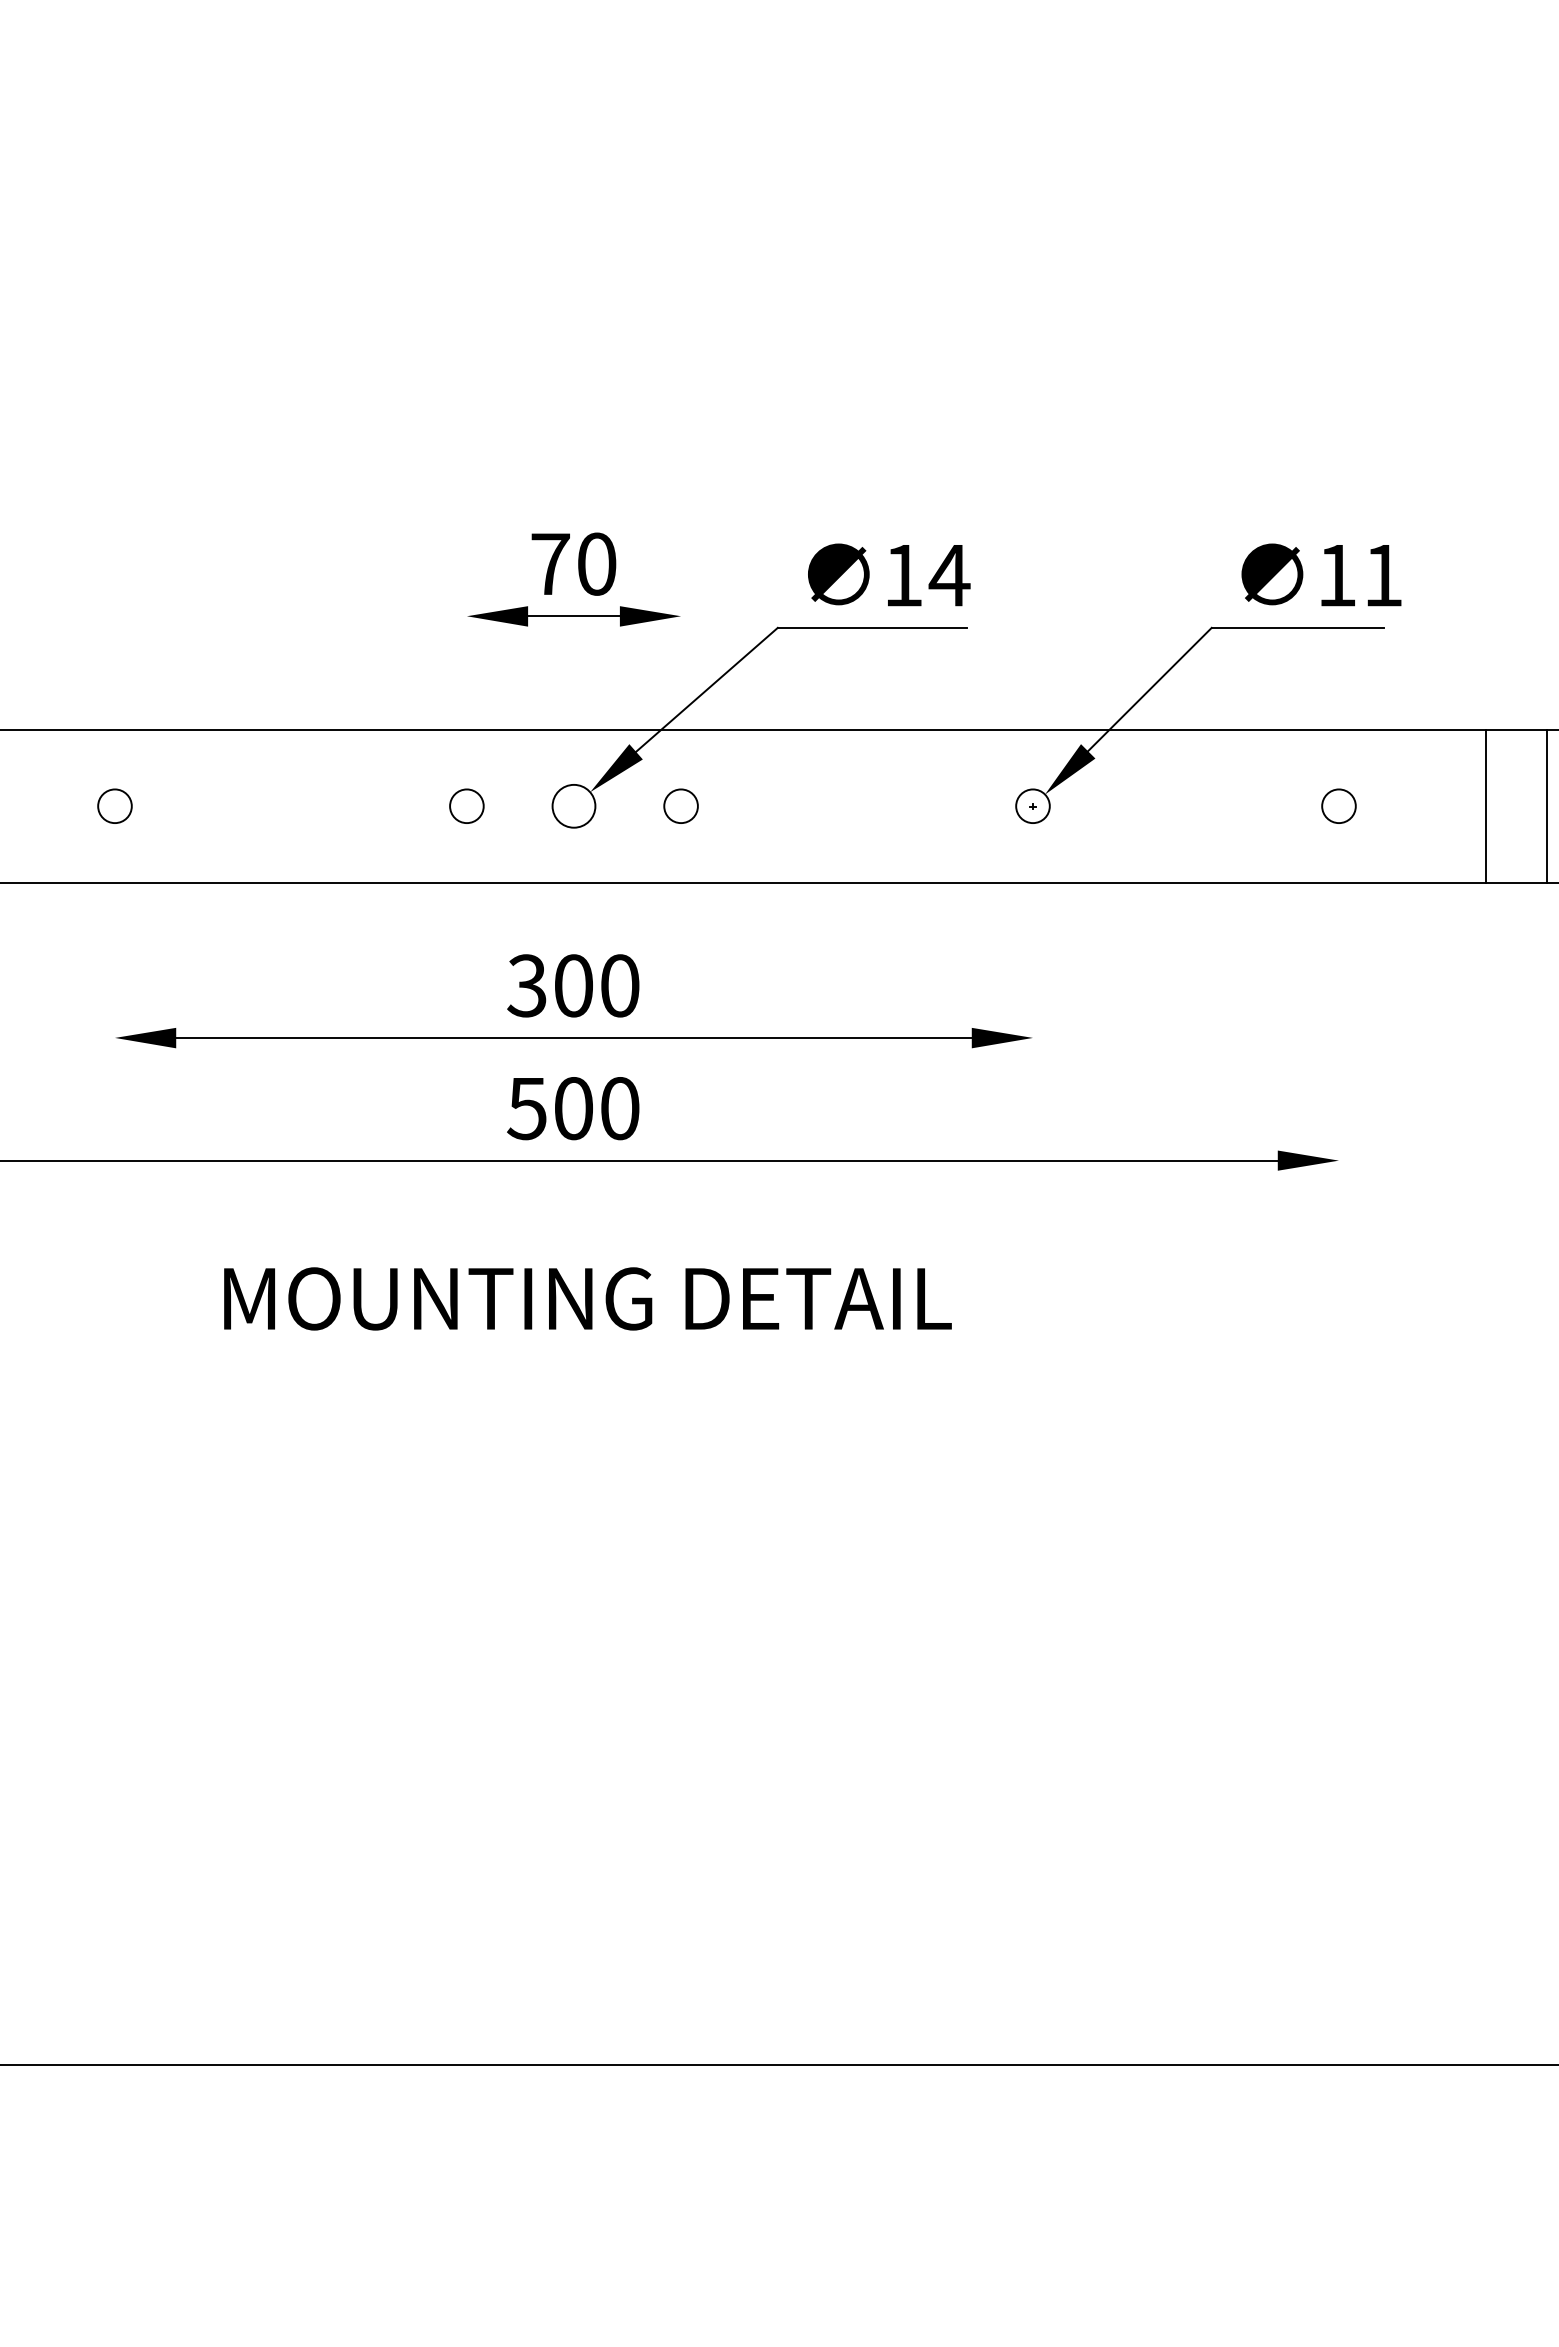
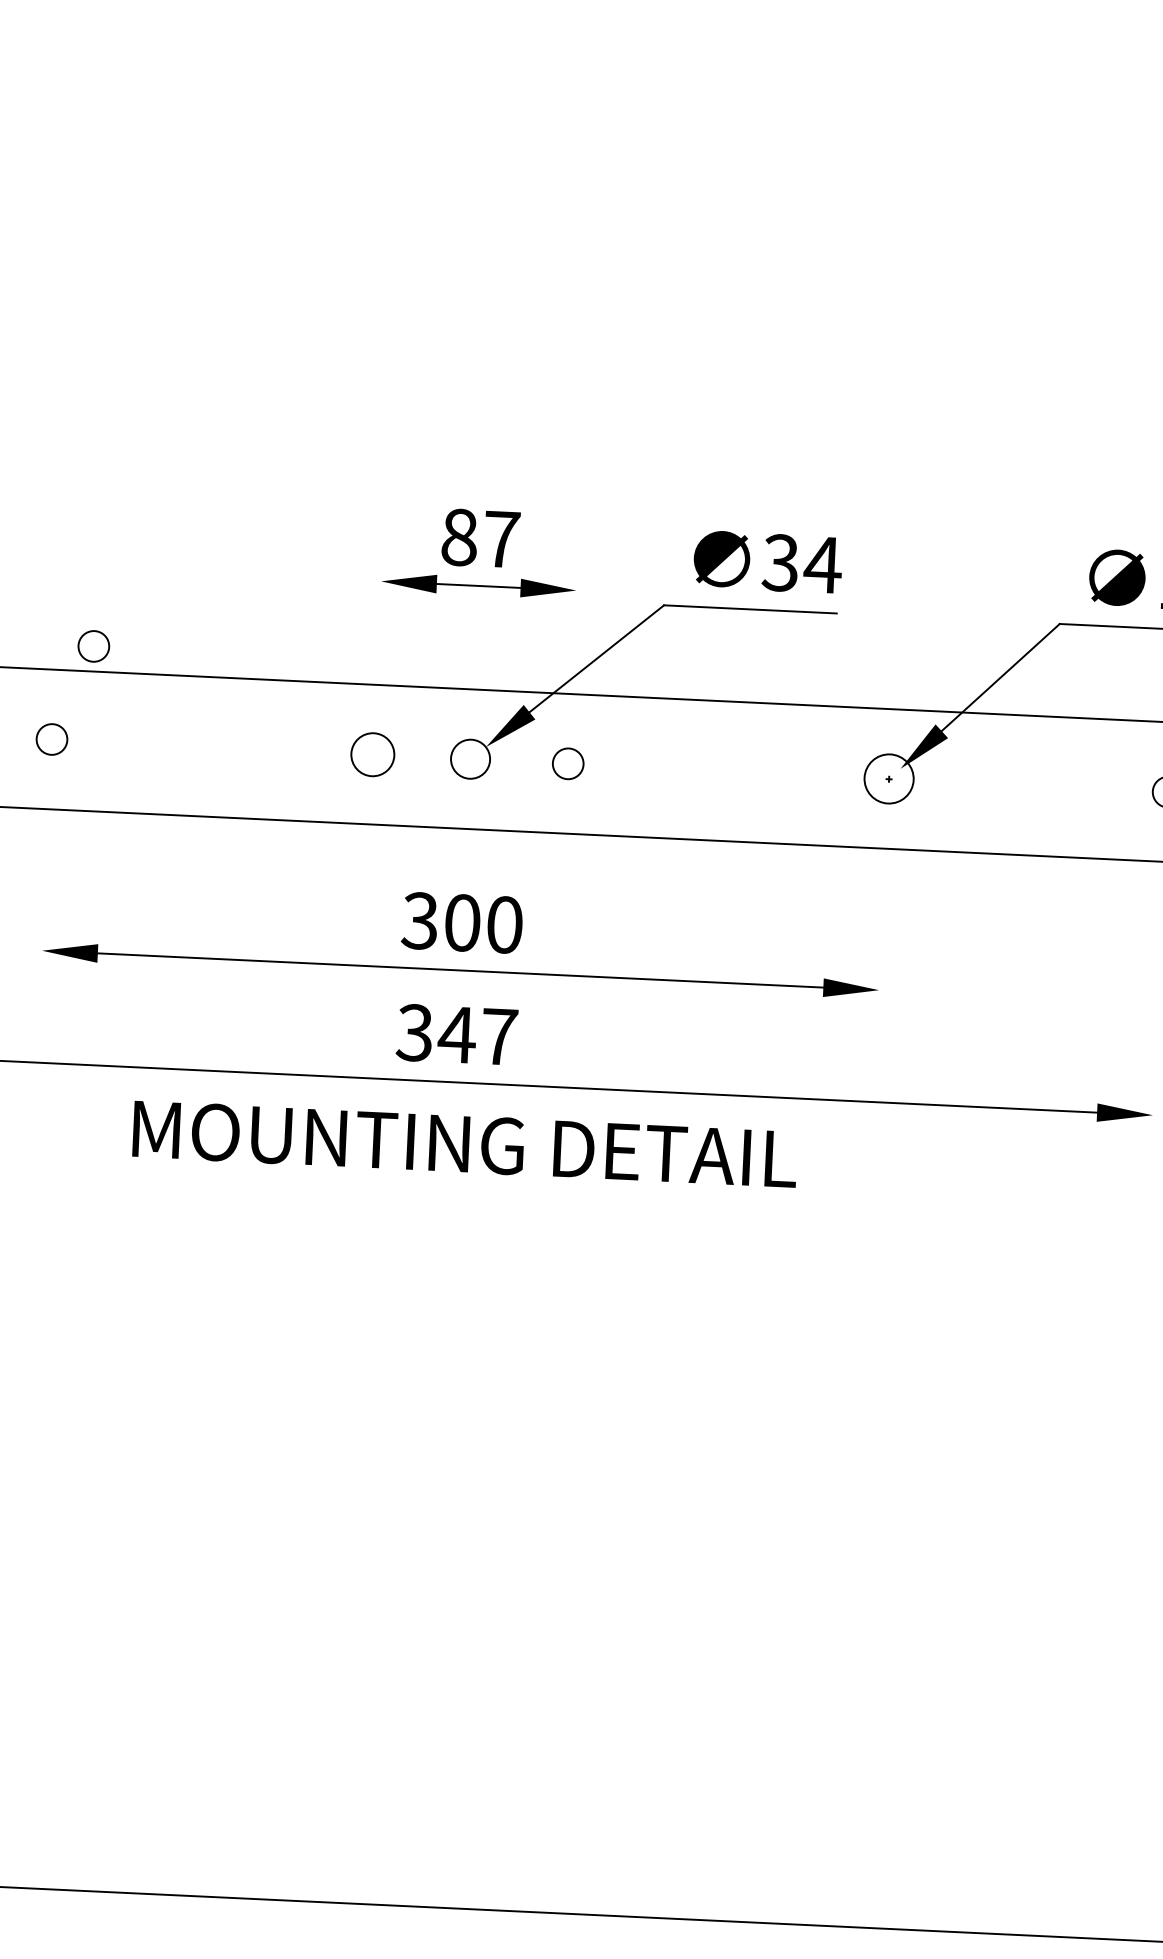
text: (573, 563) -> (480, 537), 70 -> 87
text: (902, 575) -> (780, 562), 14 -> 34
circle: (155, 701) -> (93, 645), added
circle: (466, 805) -> (372, 753), size x1.4
circle: (1032, 806) -> (888, 779), size x1.6
text: (573, 1108) -> (457, 1034), 500 -> 347
text: (587, 1298) -> (464, 1143), moved

